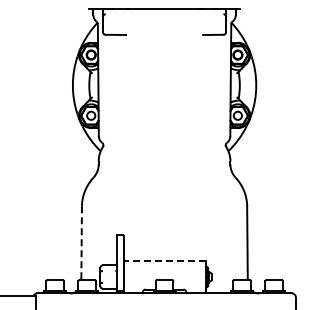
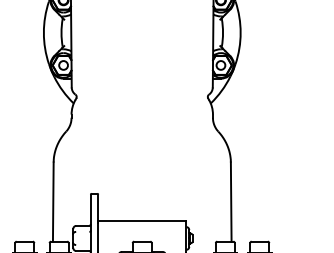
line: (81, 243) -> (53, 202), dashed -> solid
line: (164, 260) -> (142, 220), dashed -> solid

